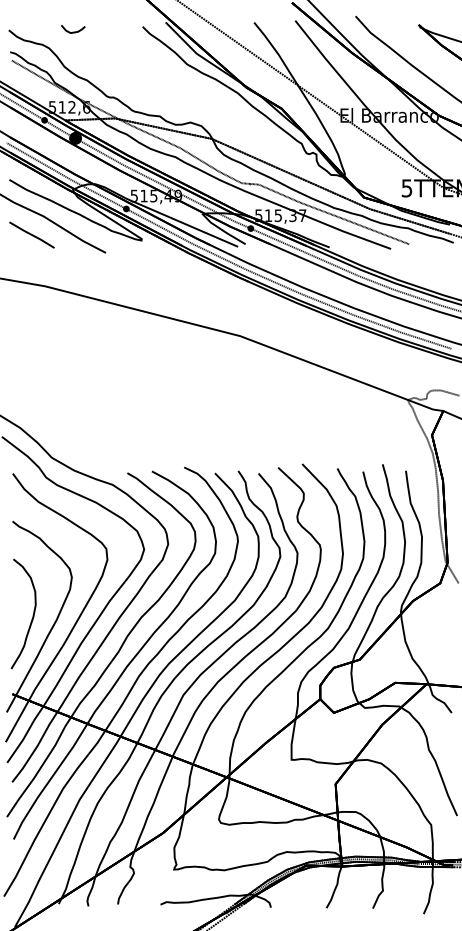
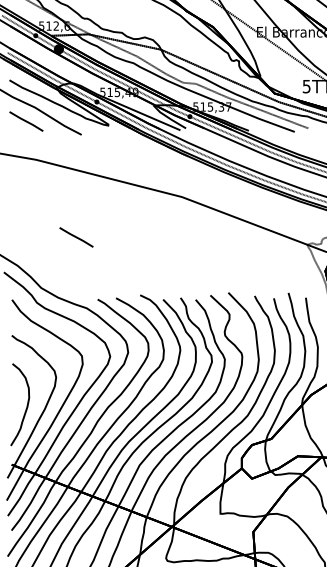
line: (98, 389) -> (76, 236), added

